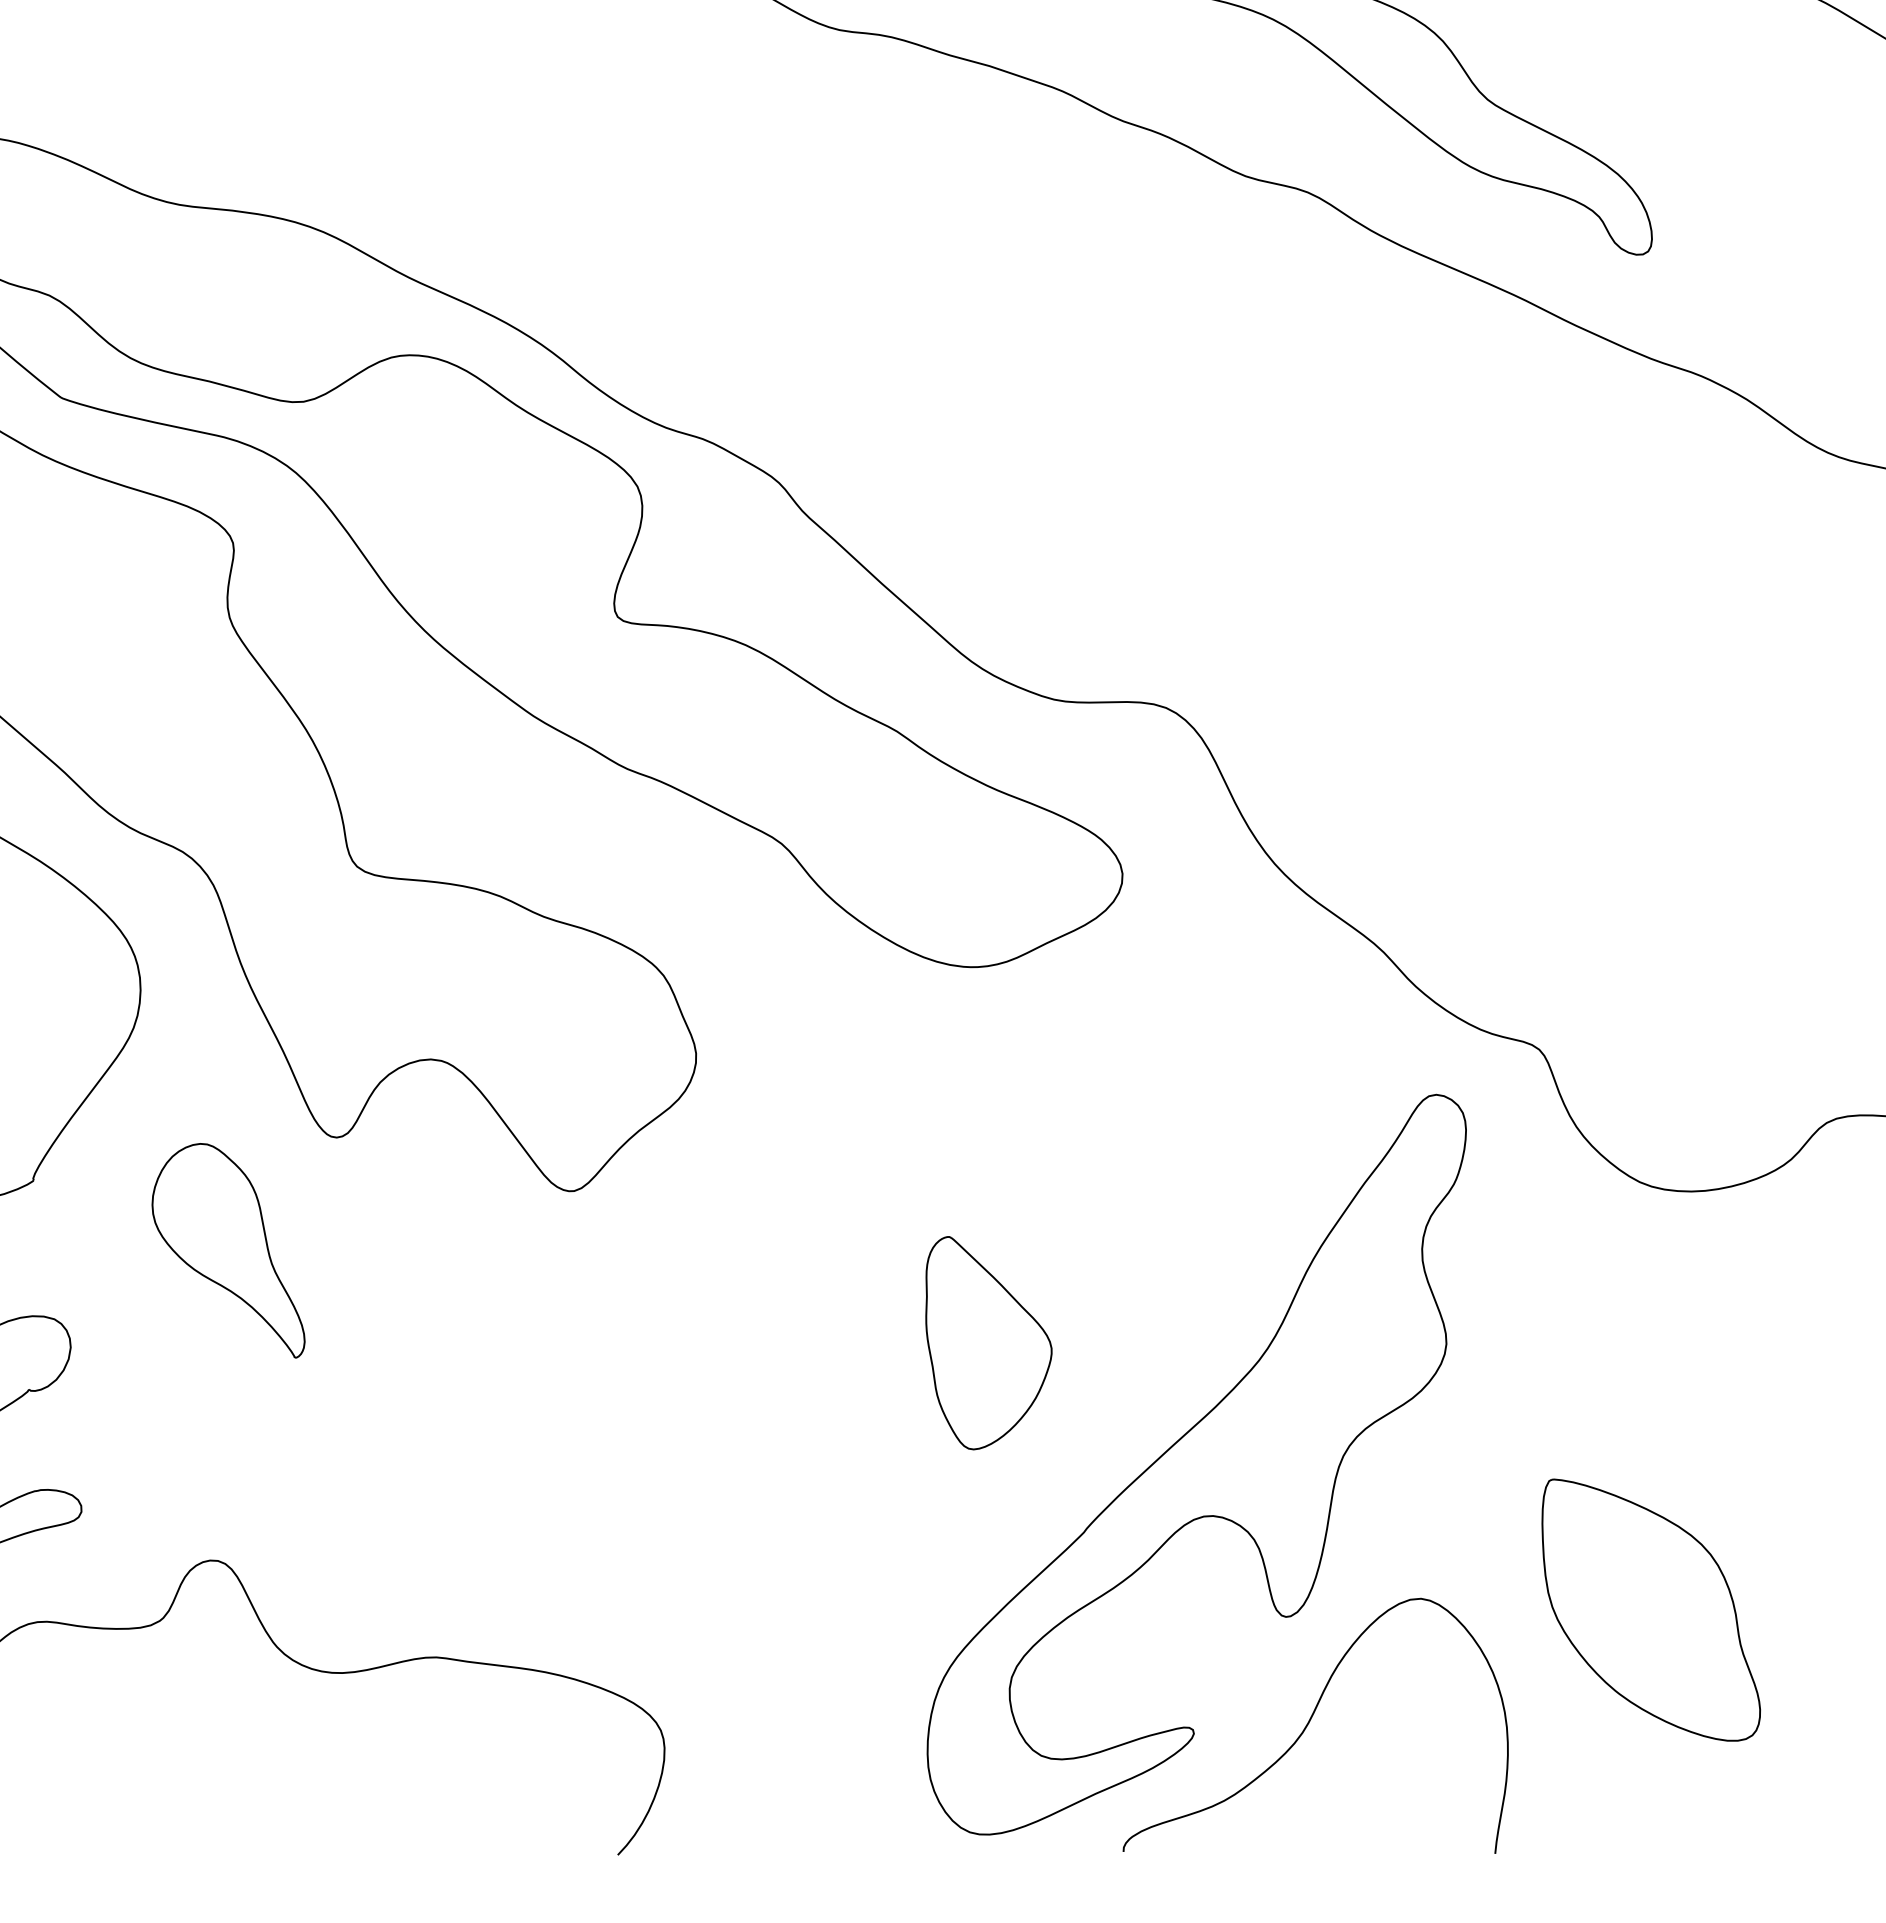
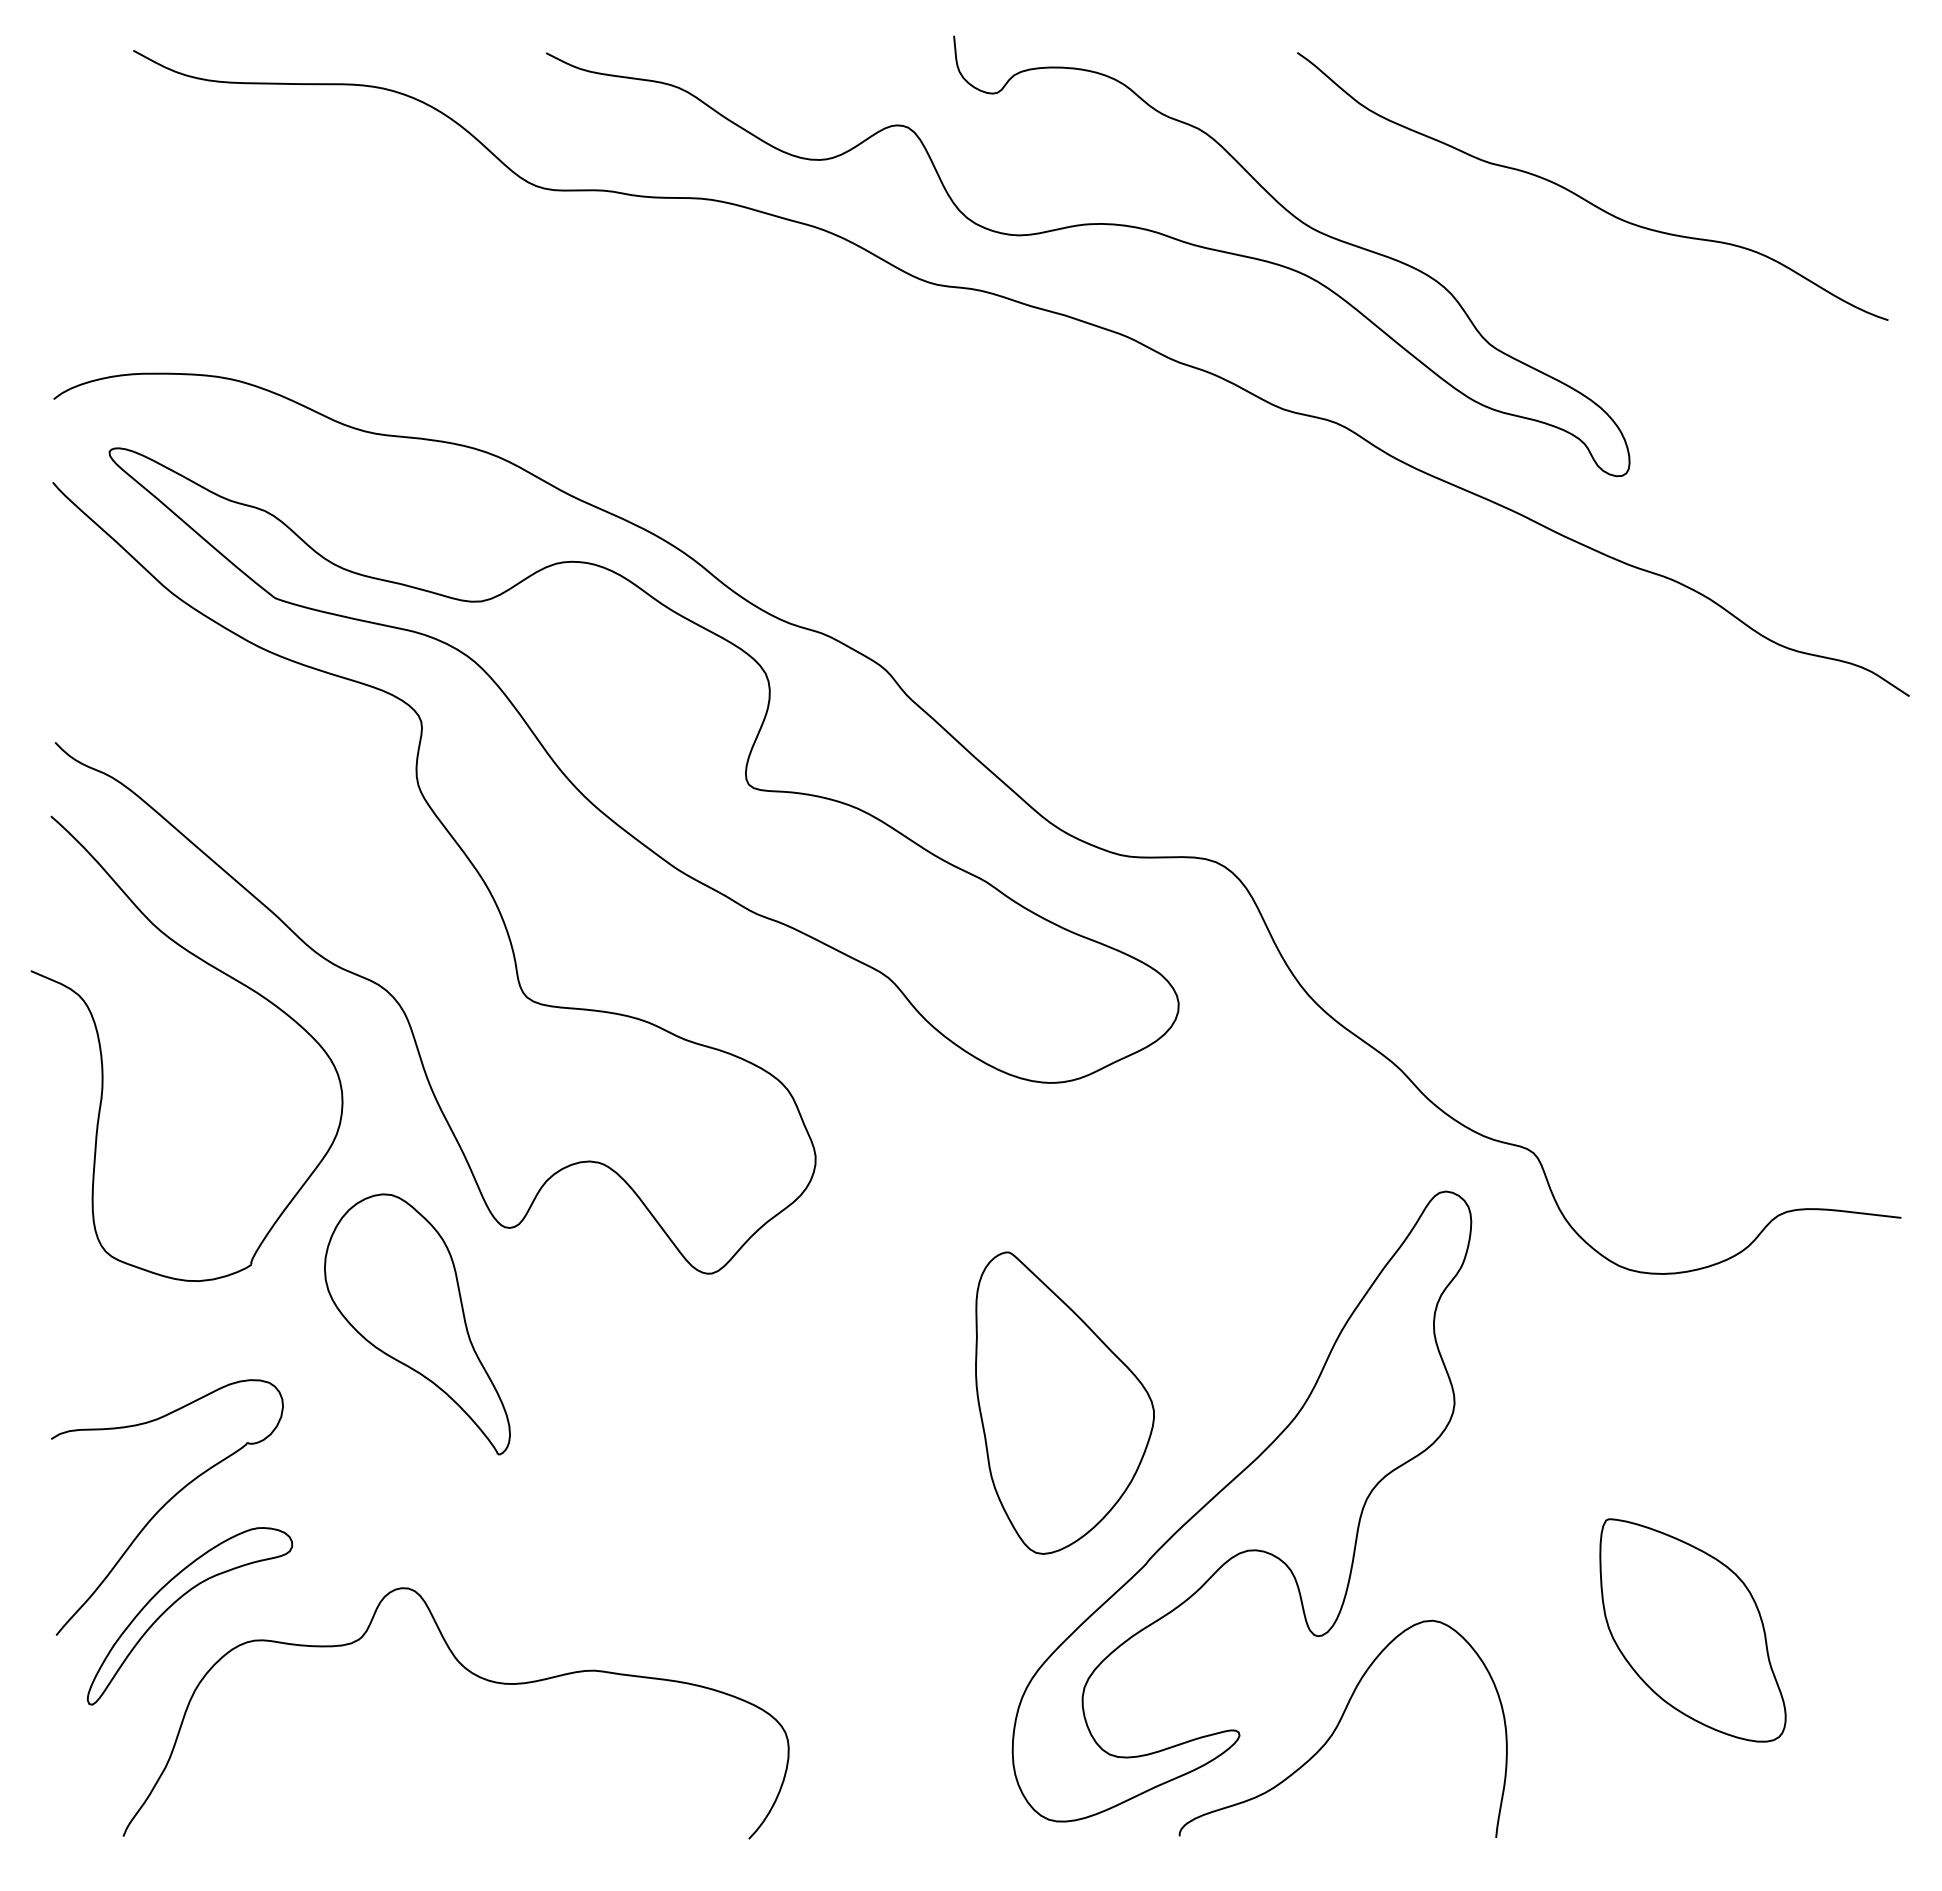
part: (228, 1250) -> (417, 1324), size x1.43
part: (988, 1342) -> (1064, 1402), size x1.67
part: (1650, 1610) -> (1692, 1630), moved

